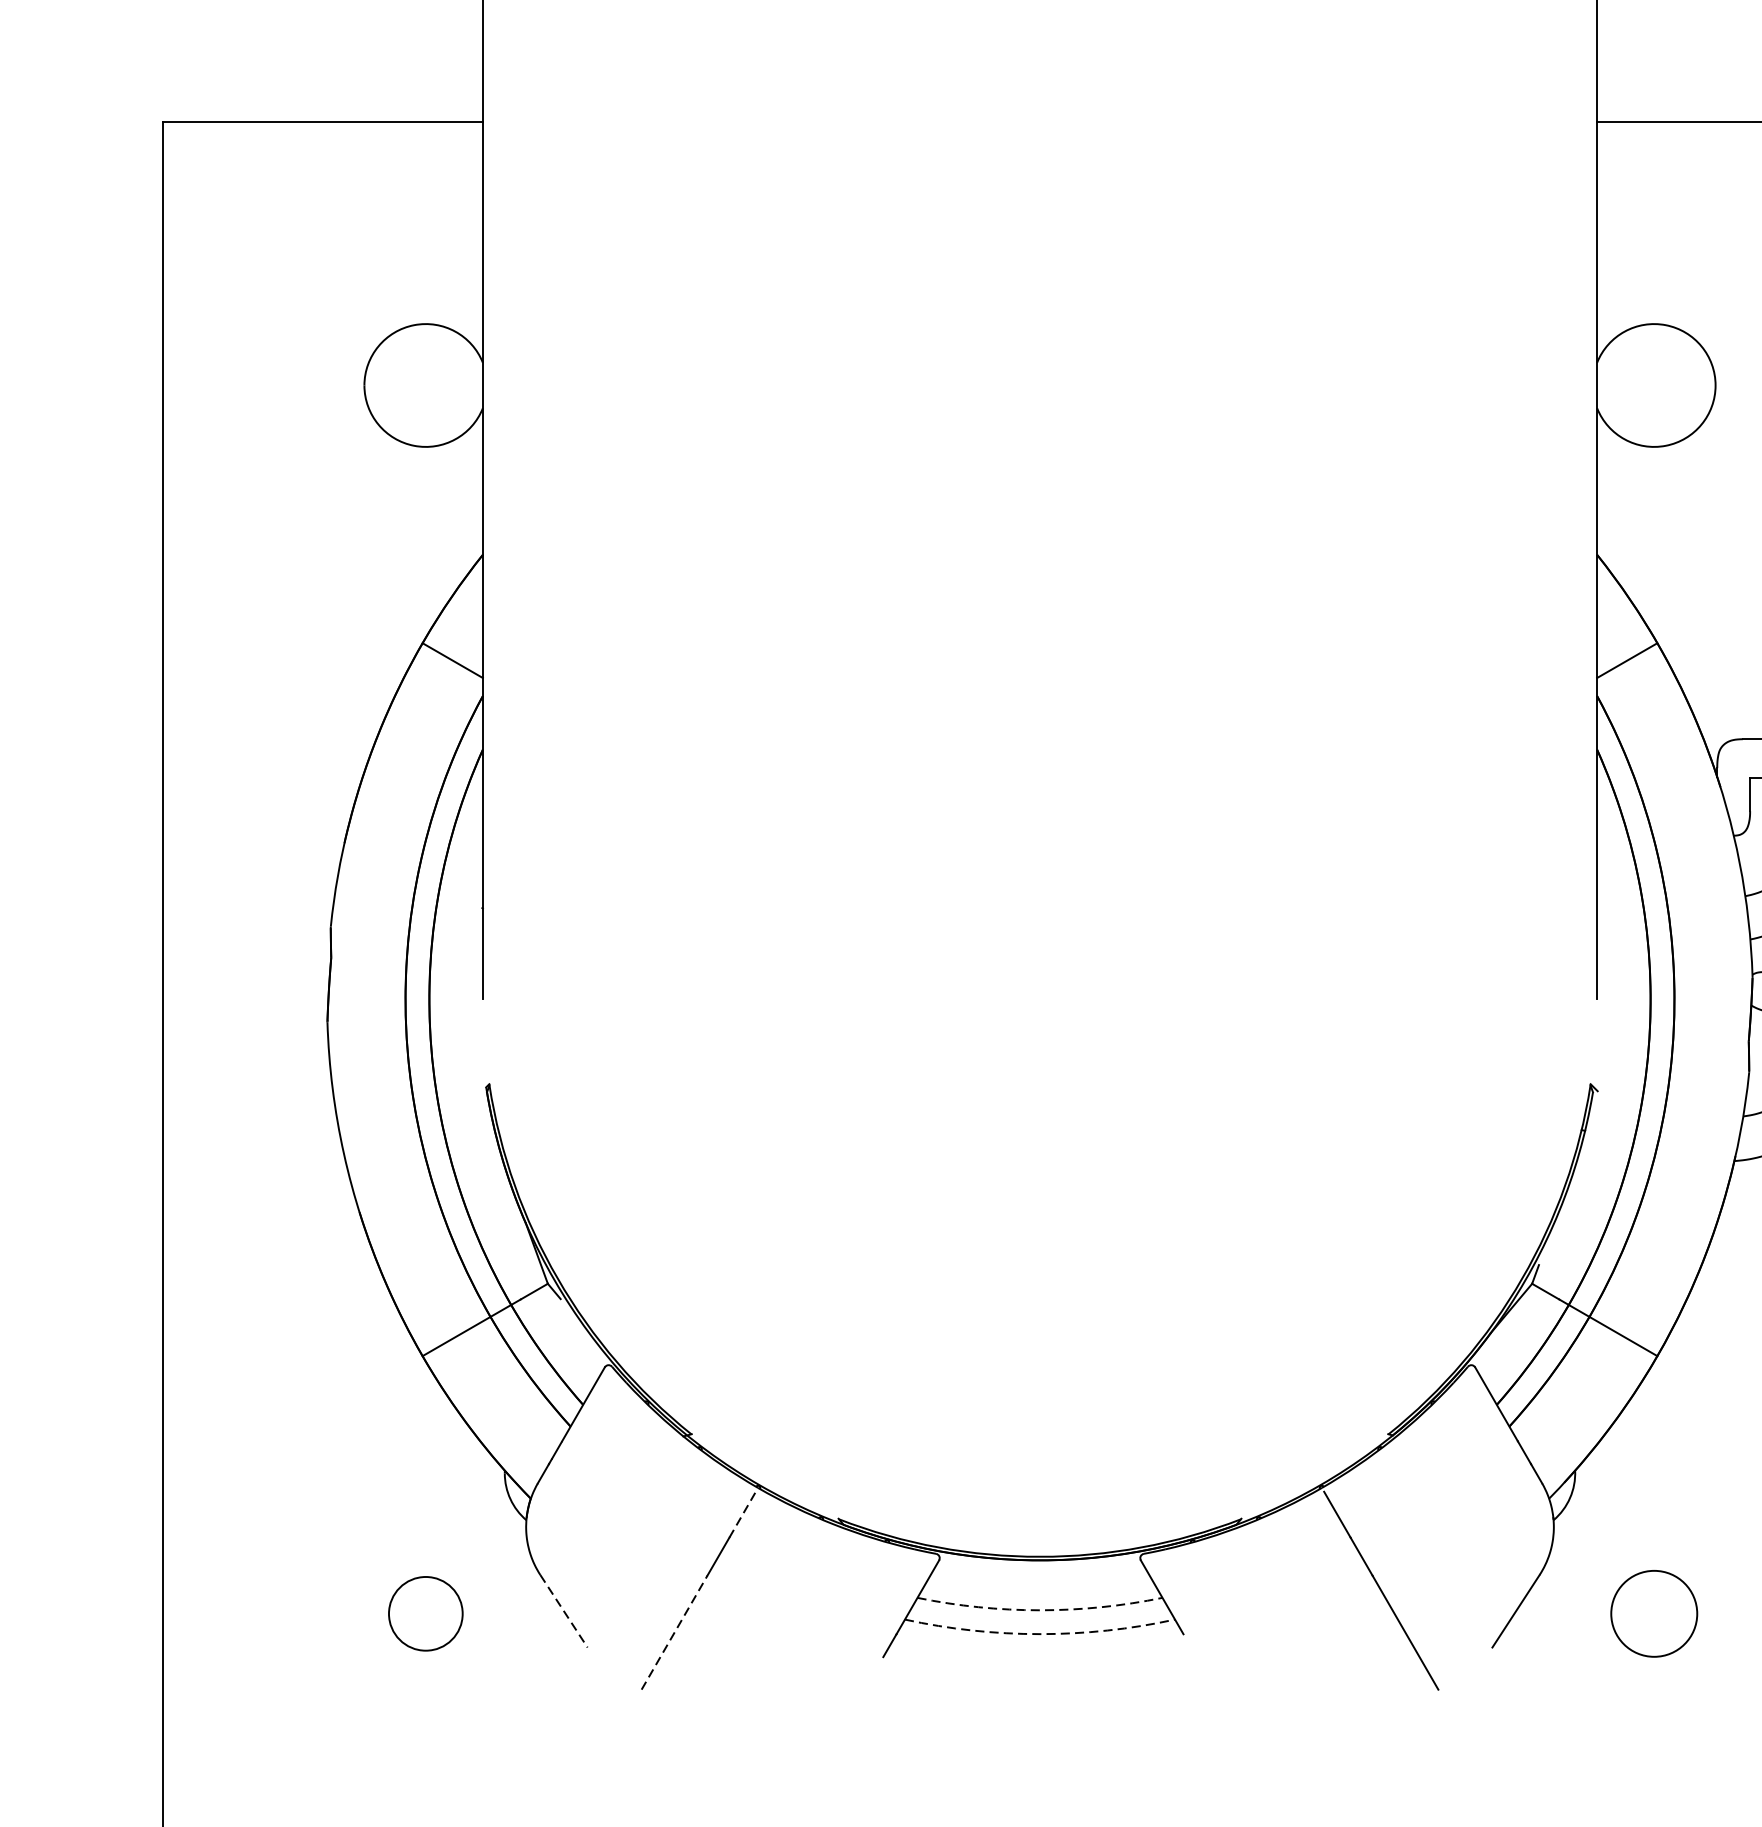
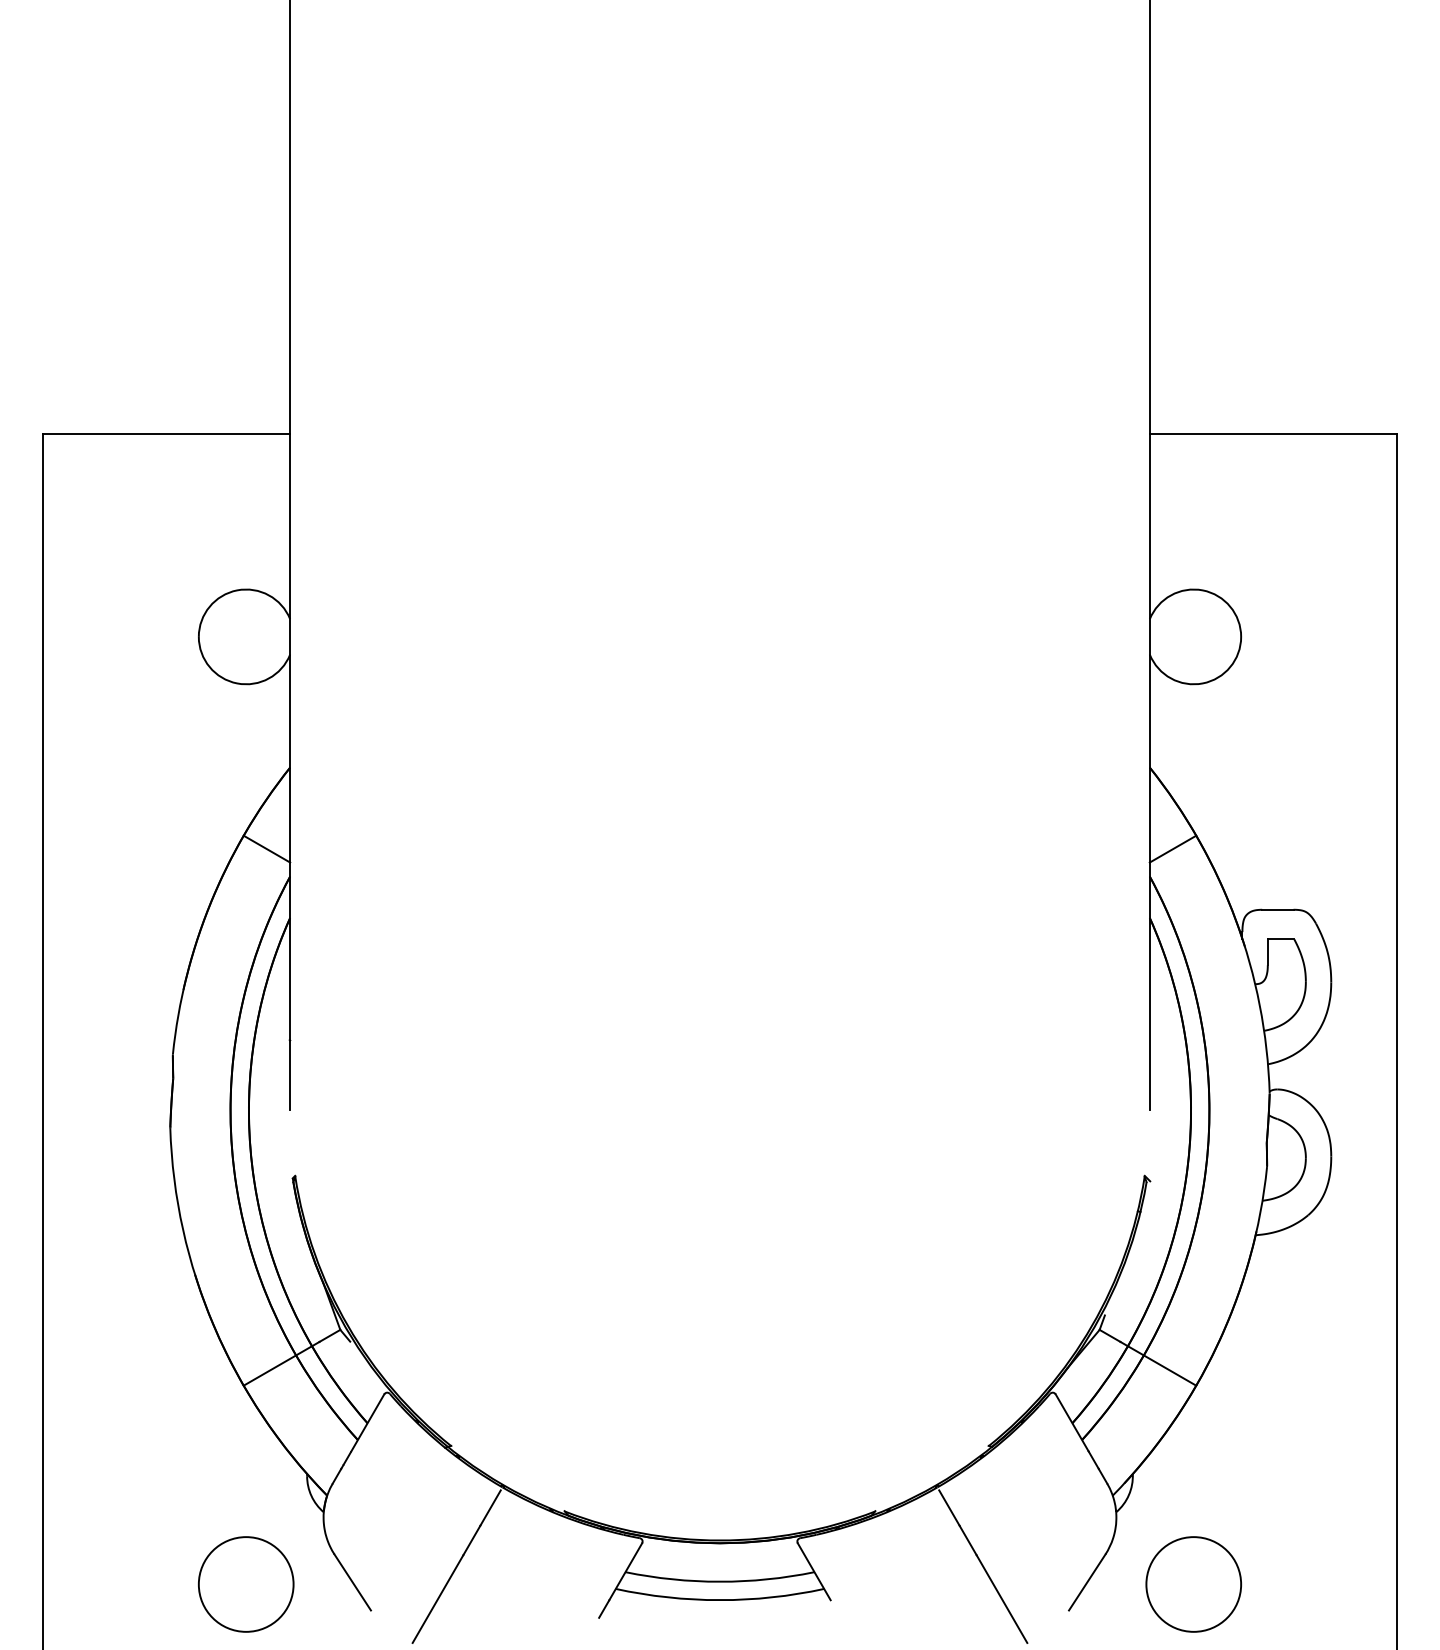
line: (742, 1514) -> (490, 1507), dashed -> solid
arc: (1040, 1609) -> (720, 1581), dashed -> solid
line: (564, 1611) -> (353, 1582), dashed -> solid
circle: (424, 1613) -> (245, 1584), size x1.67
circle: (1653, 1613) -> (1193, 1584), size x1.43
line: (675, 1633) -> (438, 1599), dashed -> solid
arc: (1040, 1634) -> (720, 1600), dashed -> solid

